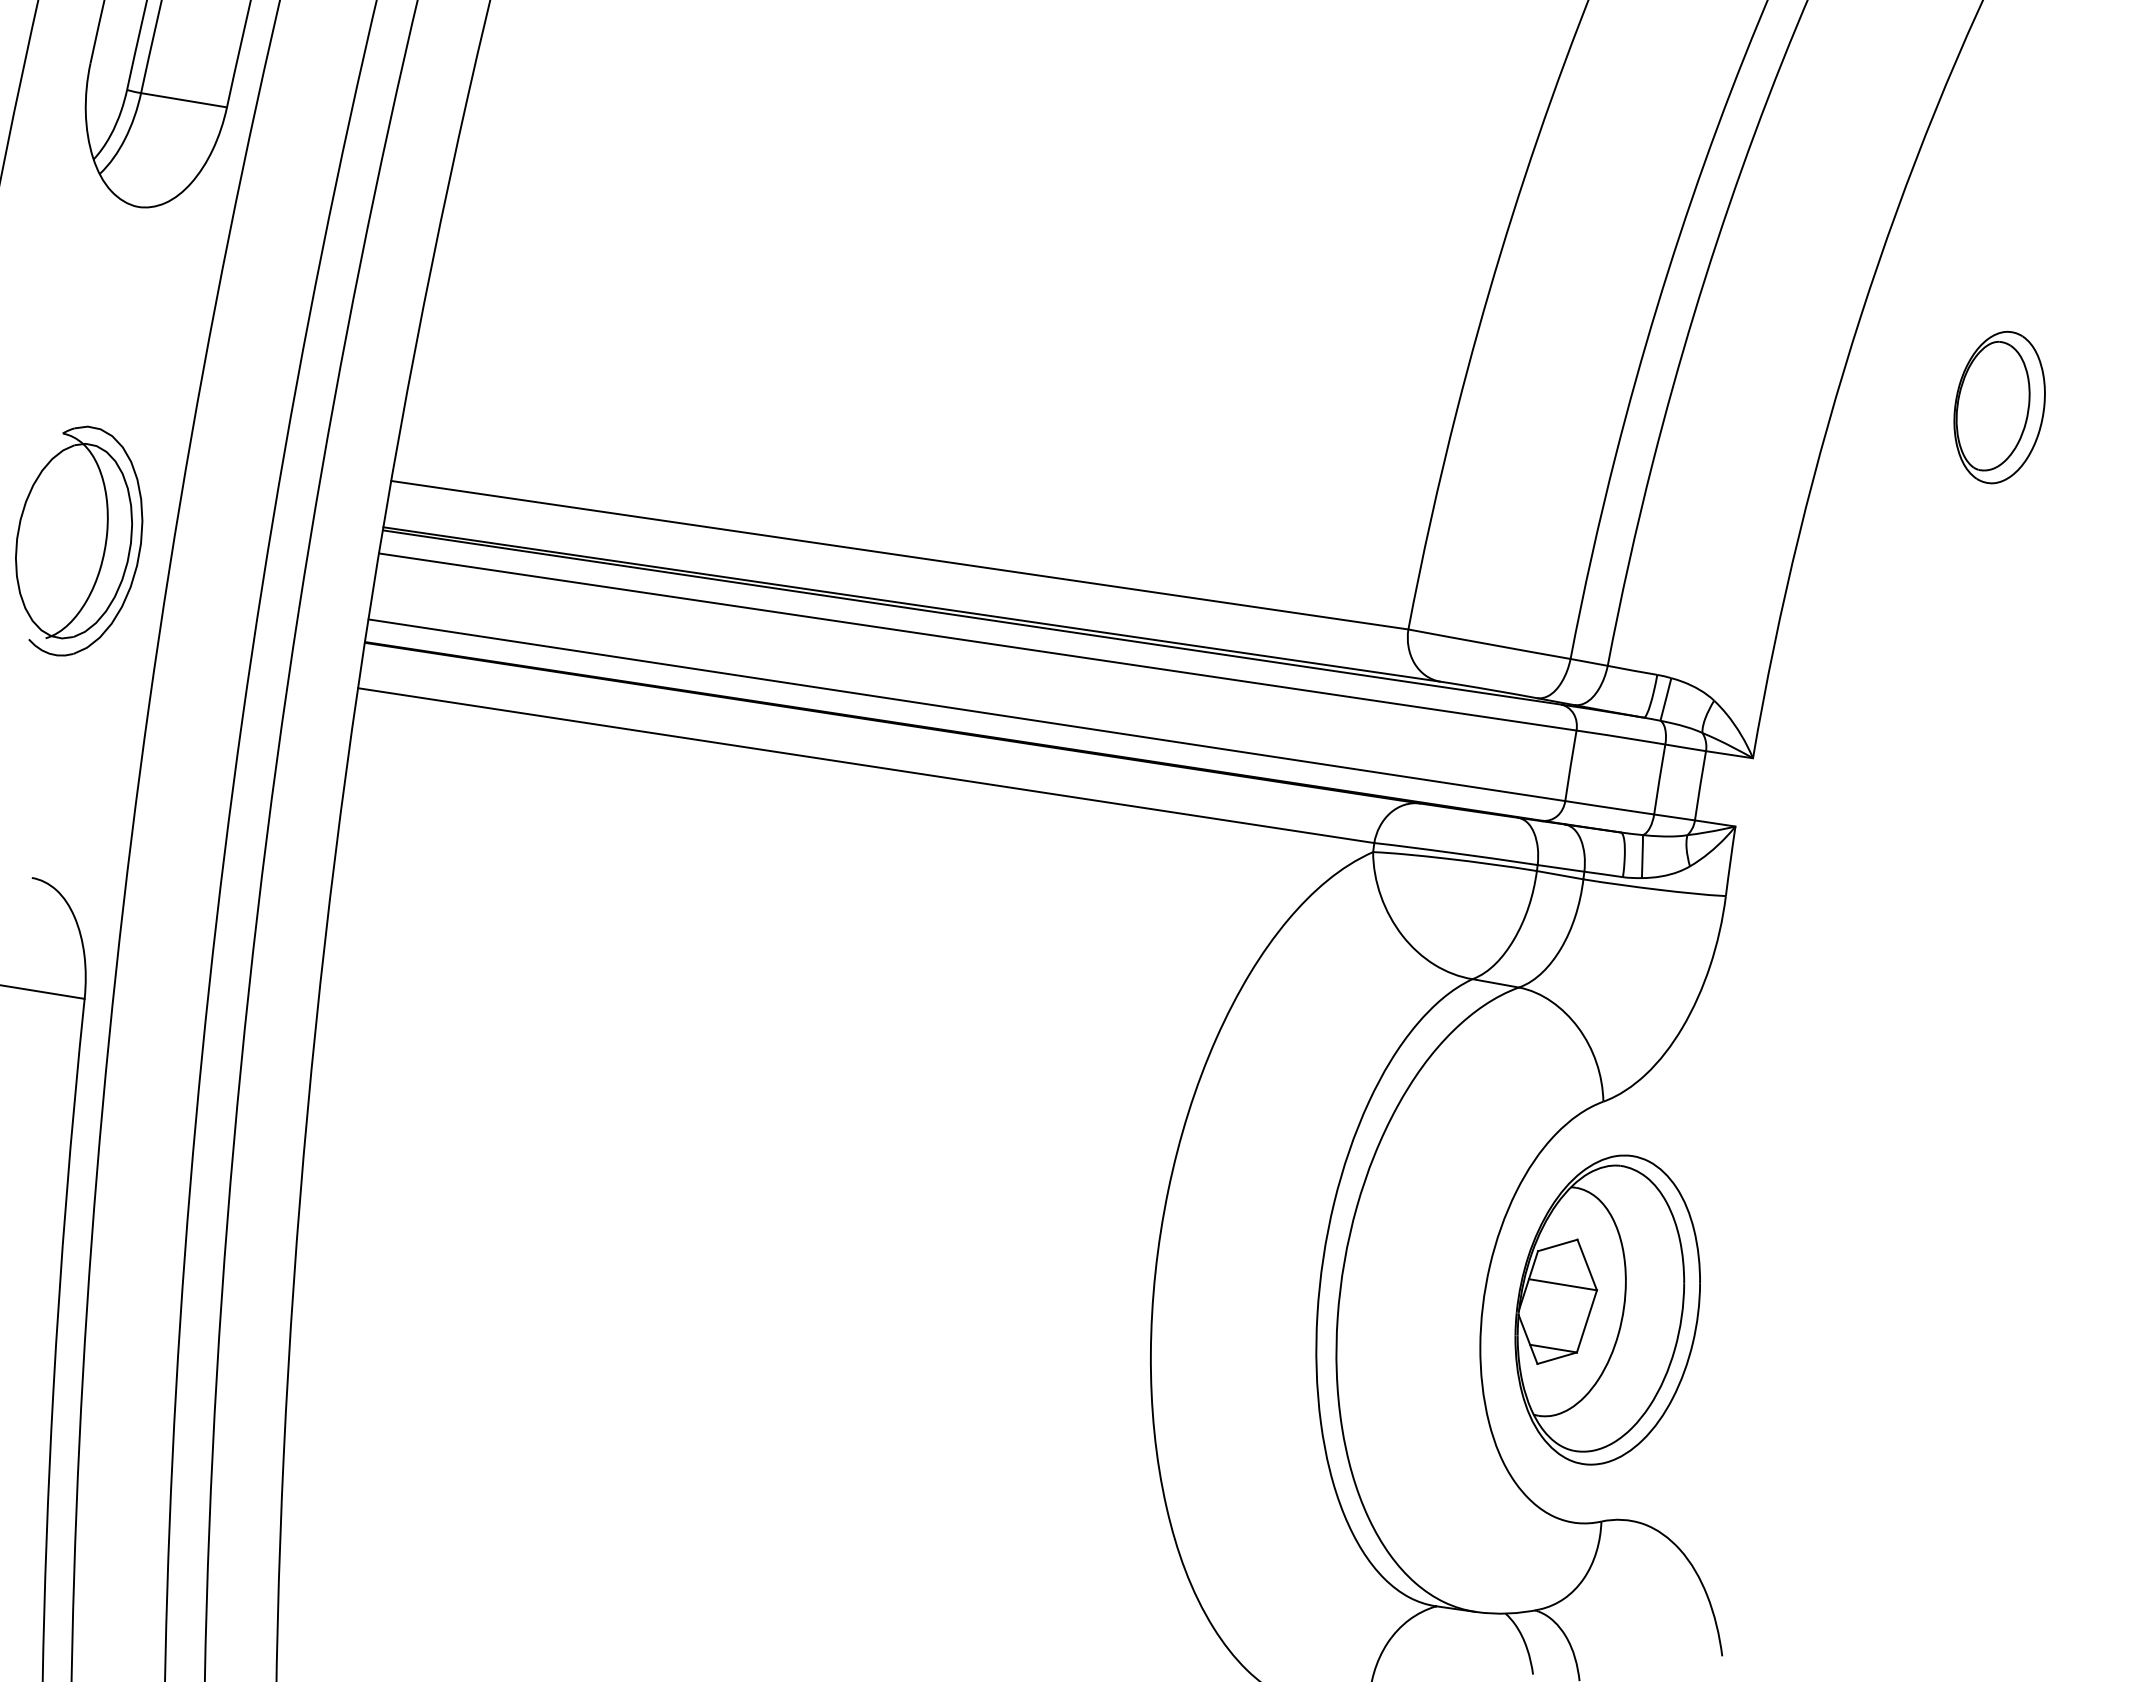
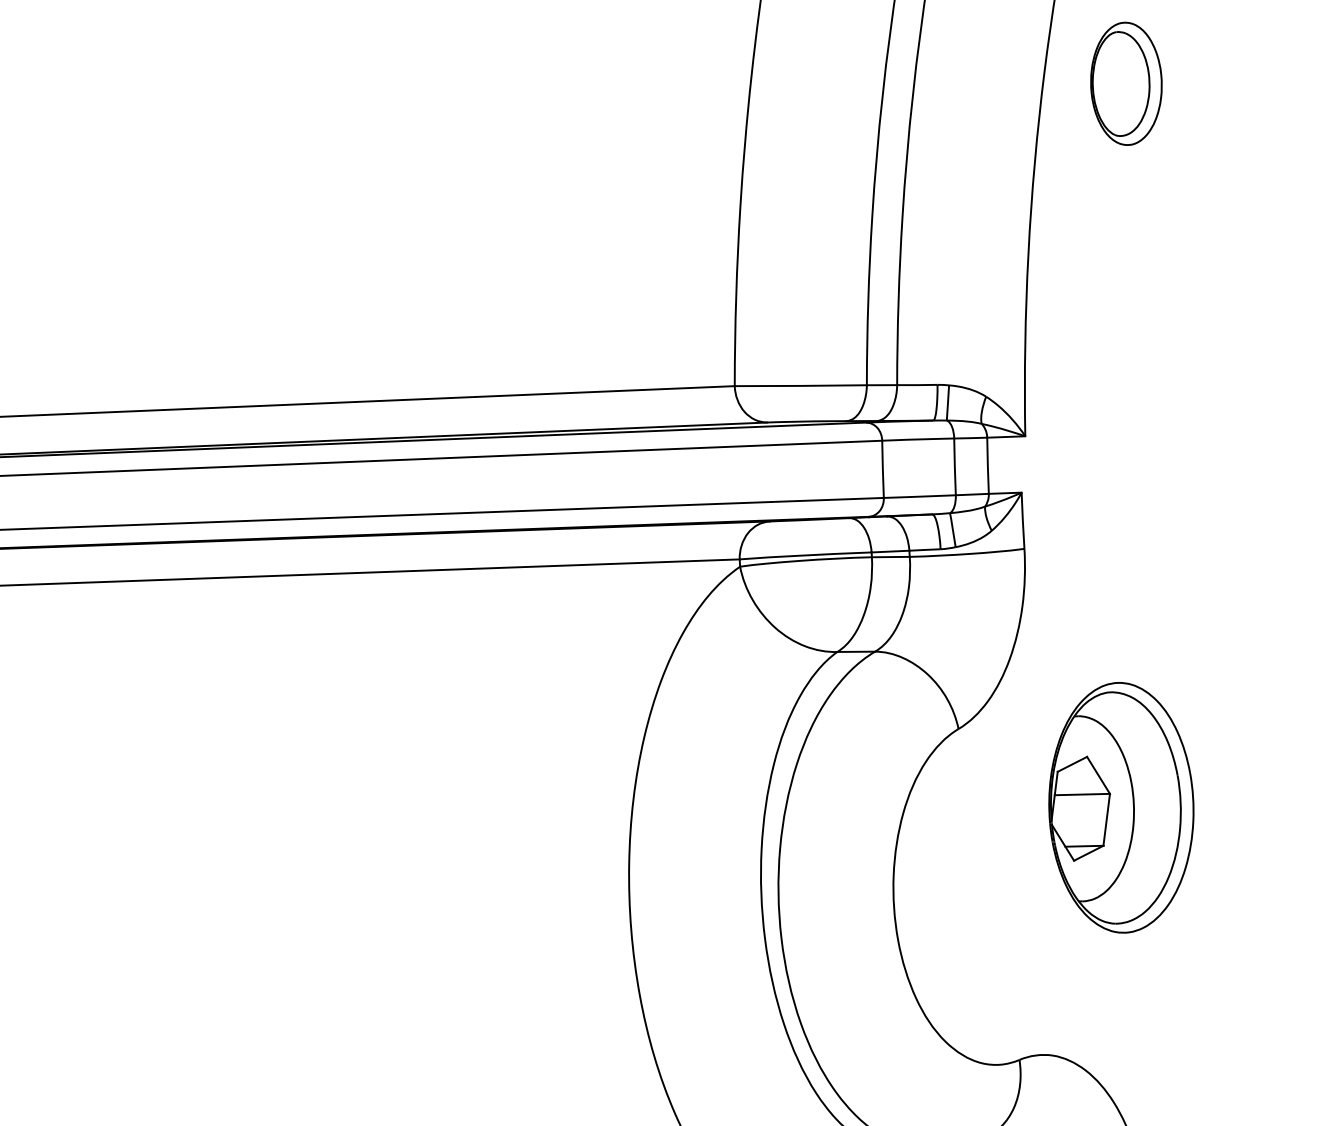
part: (1999, 407) -> (1126, 83), moved
part: (1607, 1309) -> (1121, 807), moved

